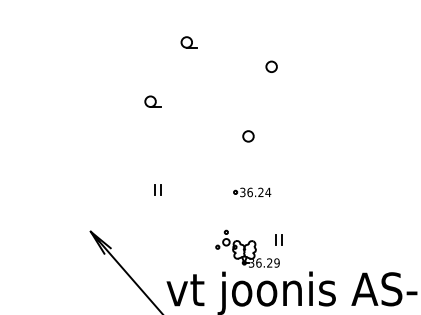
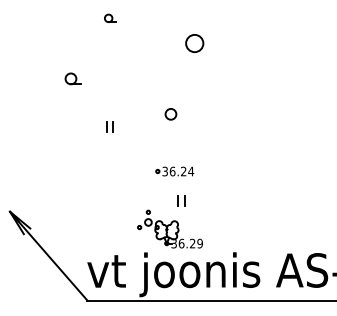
part: (188, 42) -> (109, 18), size x0.7
part: (271, 66) -> (194, 42), size x1.6
part: (157, 189) -> (109, 126), moved
part: (278, 239) -> (181, 200), moved

